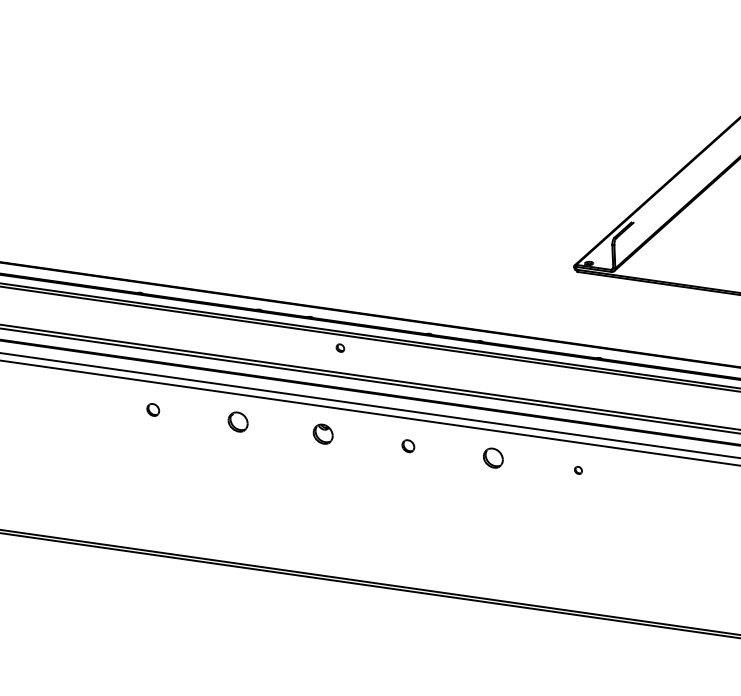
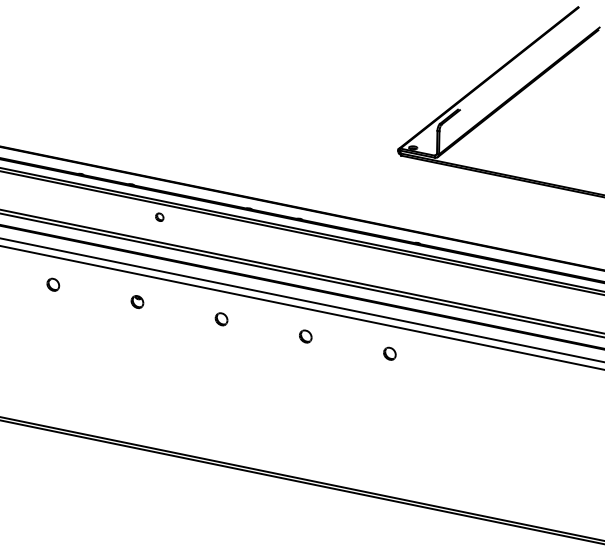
part: (238, 421) -> (53, 284), size x0.62
part: (323, 433) -> (137, 301), size x0.62
part: (493, 458) -> (305, 336), size x0.62
part: (578, 470) -> (389, 353), size x1.67

